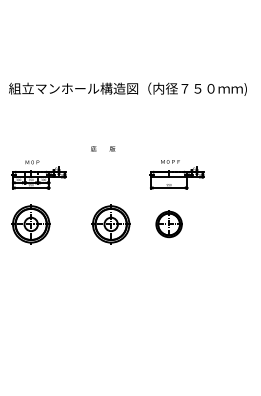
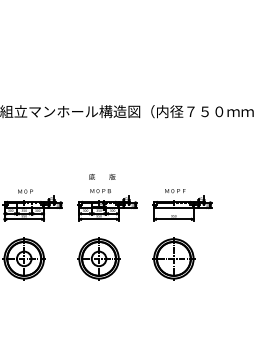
part: (107, 174) -> (107, 204), added
part: (110, 224) -> (98, 258), moved
part: (168, 224) -> (173, 258), size x1.43

